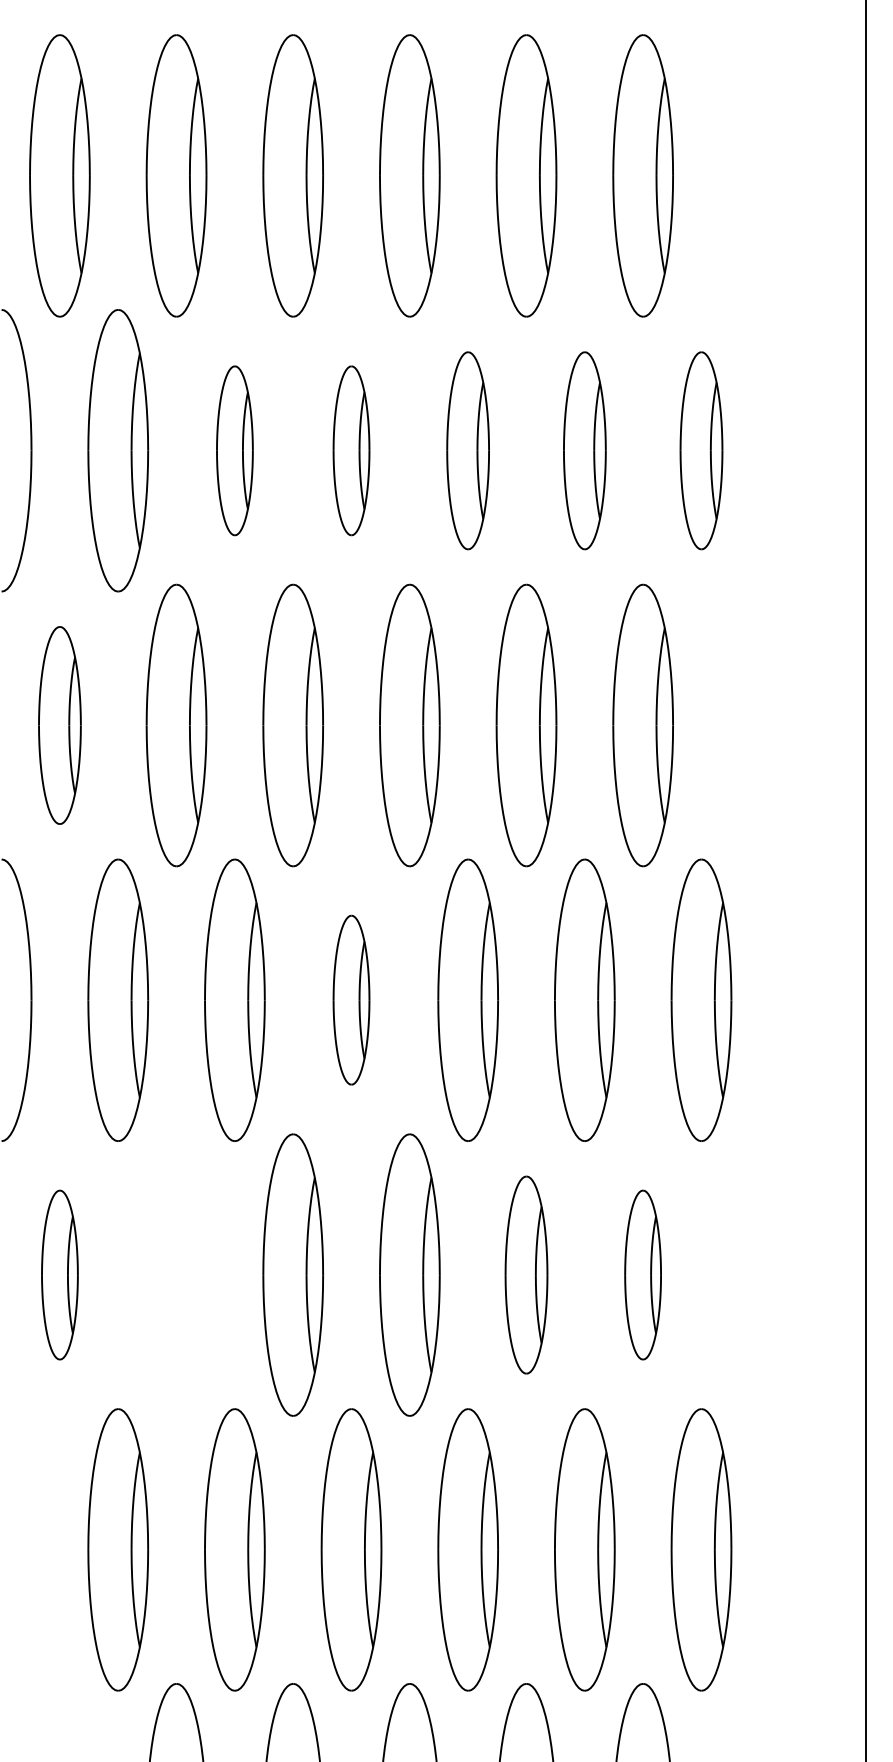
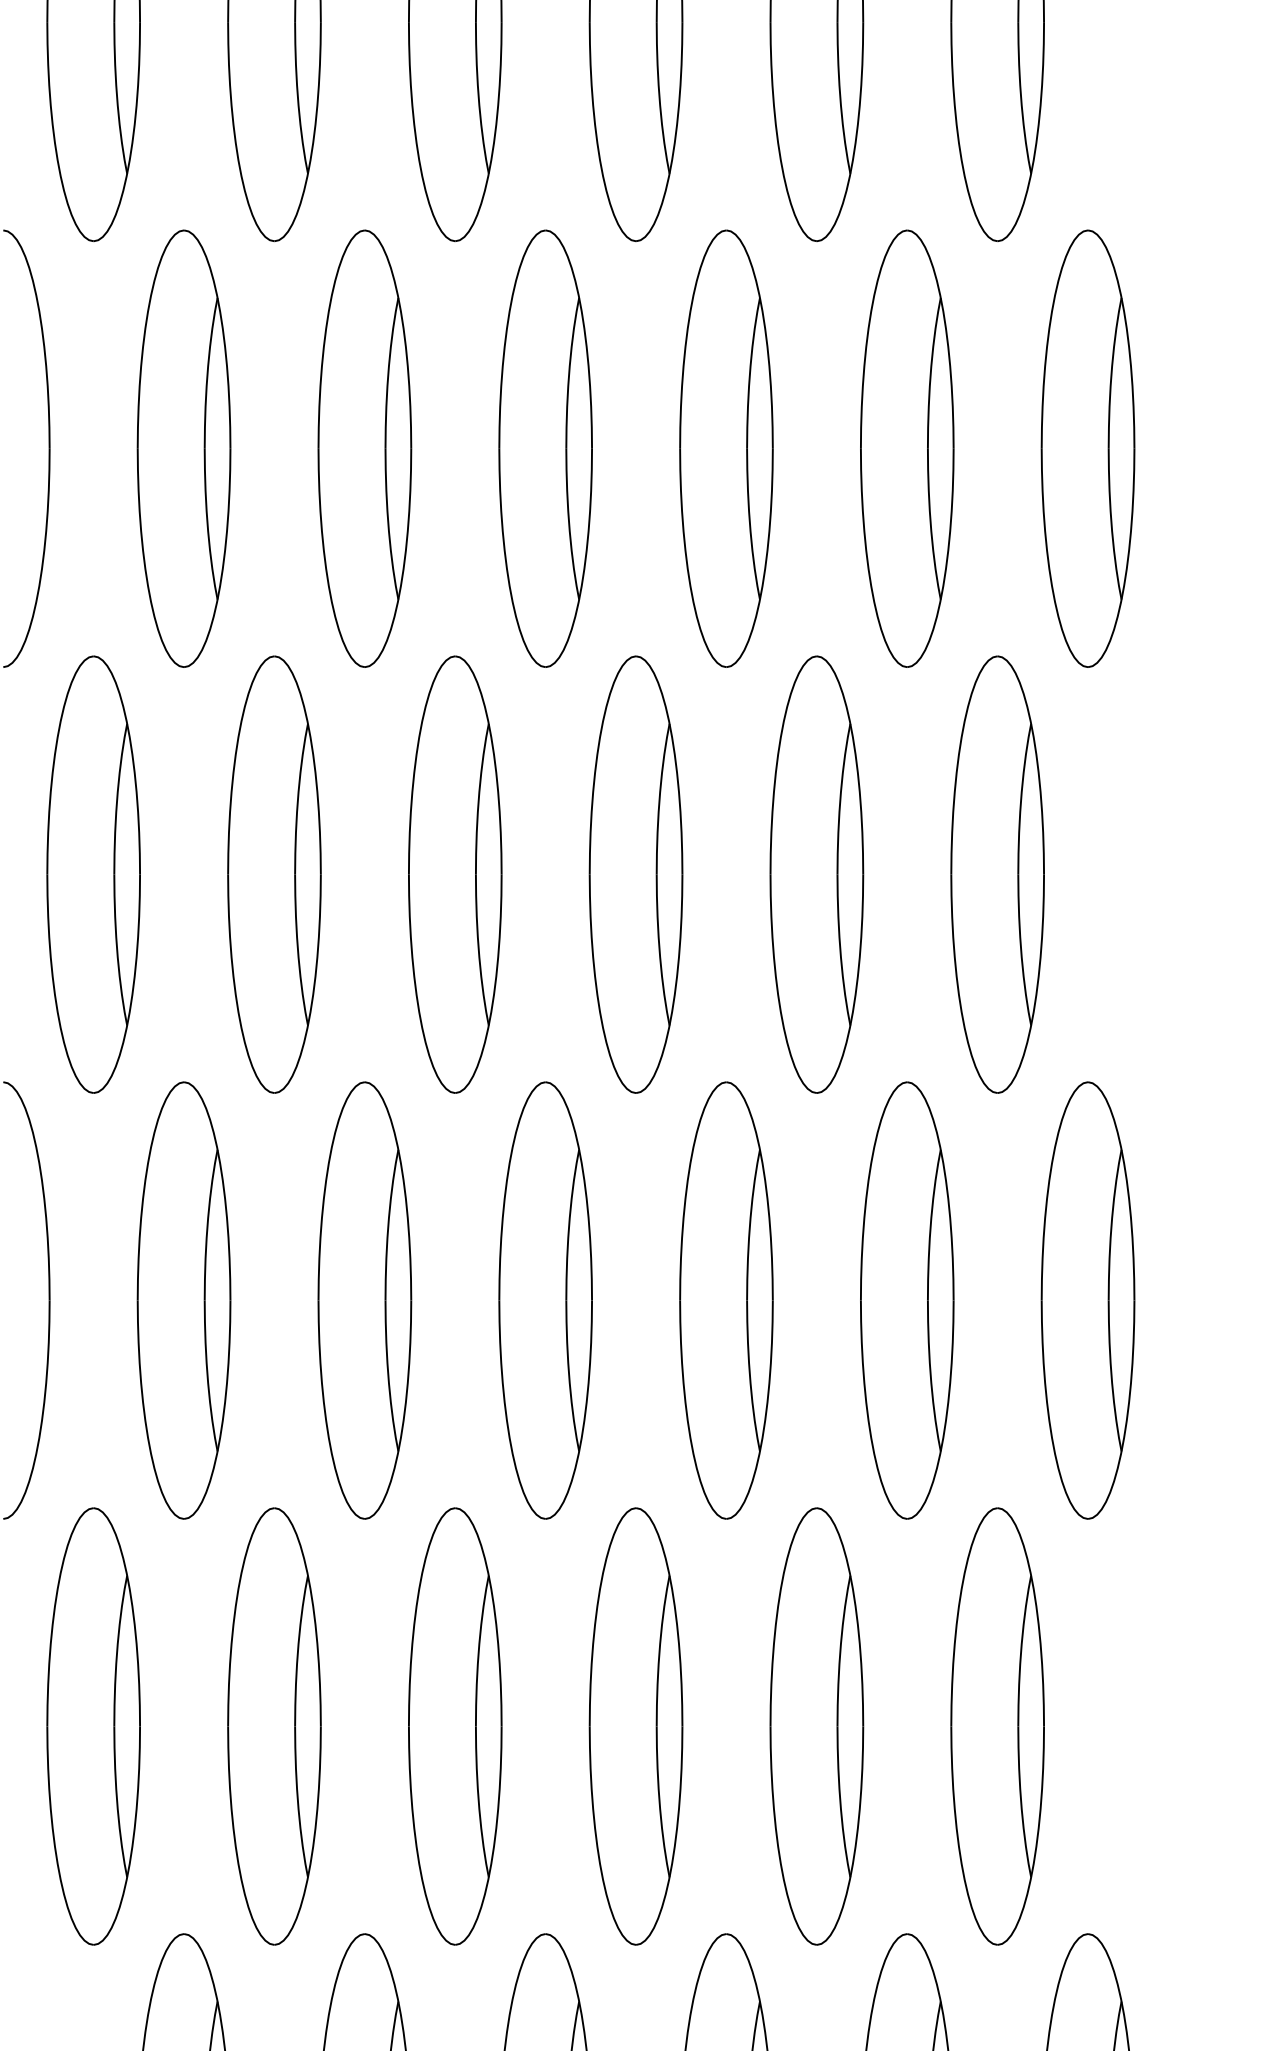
part: (234, 450) -> (364, 448), size x1.67
part: (351, 450) -> (545, 448), size x1.67
part: (467, 450) -> (725, 448), size x1.43
part: (584, 450) -> (906, 448), size x1.43
part: (701, 450) -> (1088, 448), size x1.43
part: (59, 725) -> (93, 874), size x1.43
part: (351, 999) -> (545, 1299), size x1.67
part: (59, 1274) -> (93, 1725), size x1.67
part: (176, 1274) -> (274, 1725), added
part: (526, 1274) -> (816, 1725), size x1.43
part: (642, 1274) -> (996, 1725), size x1.67

